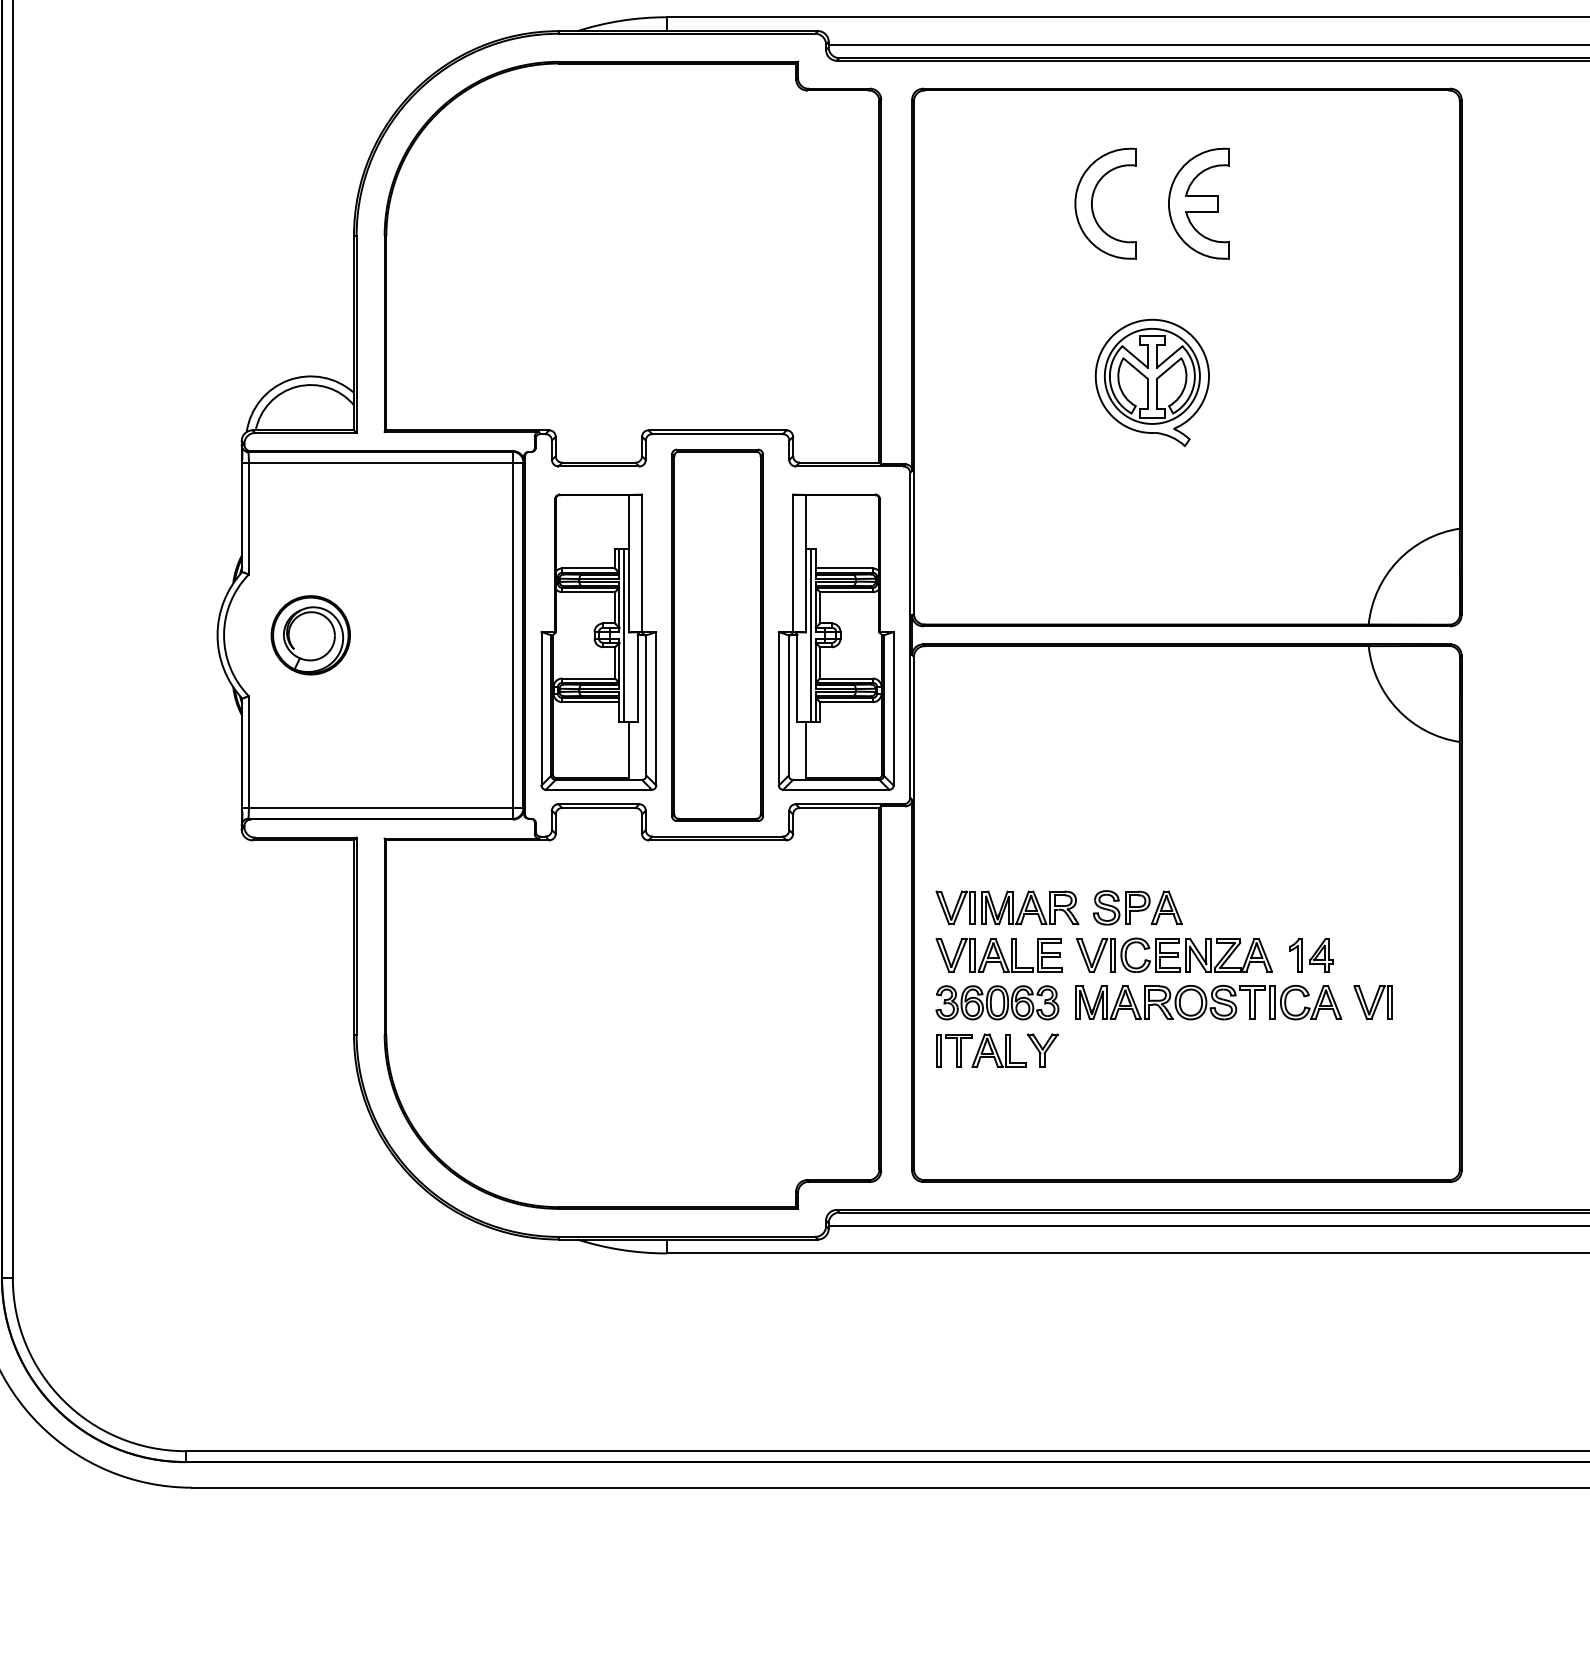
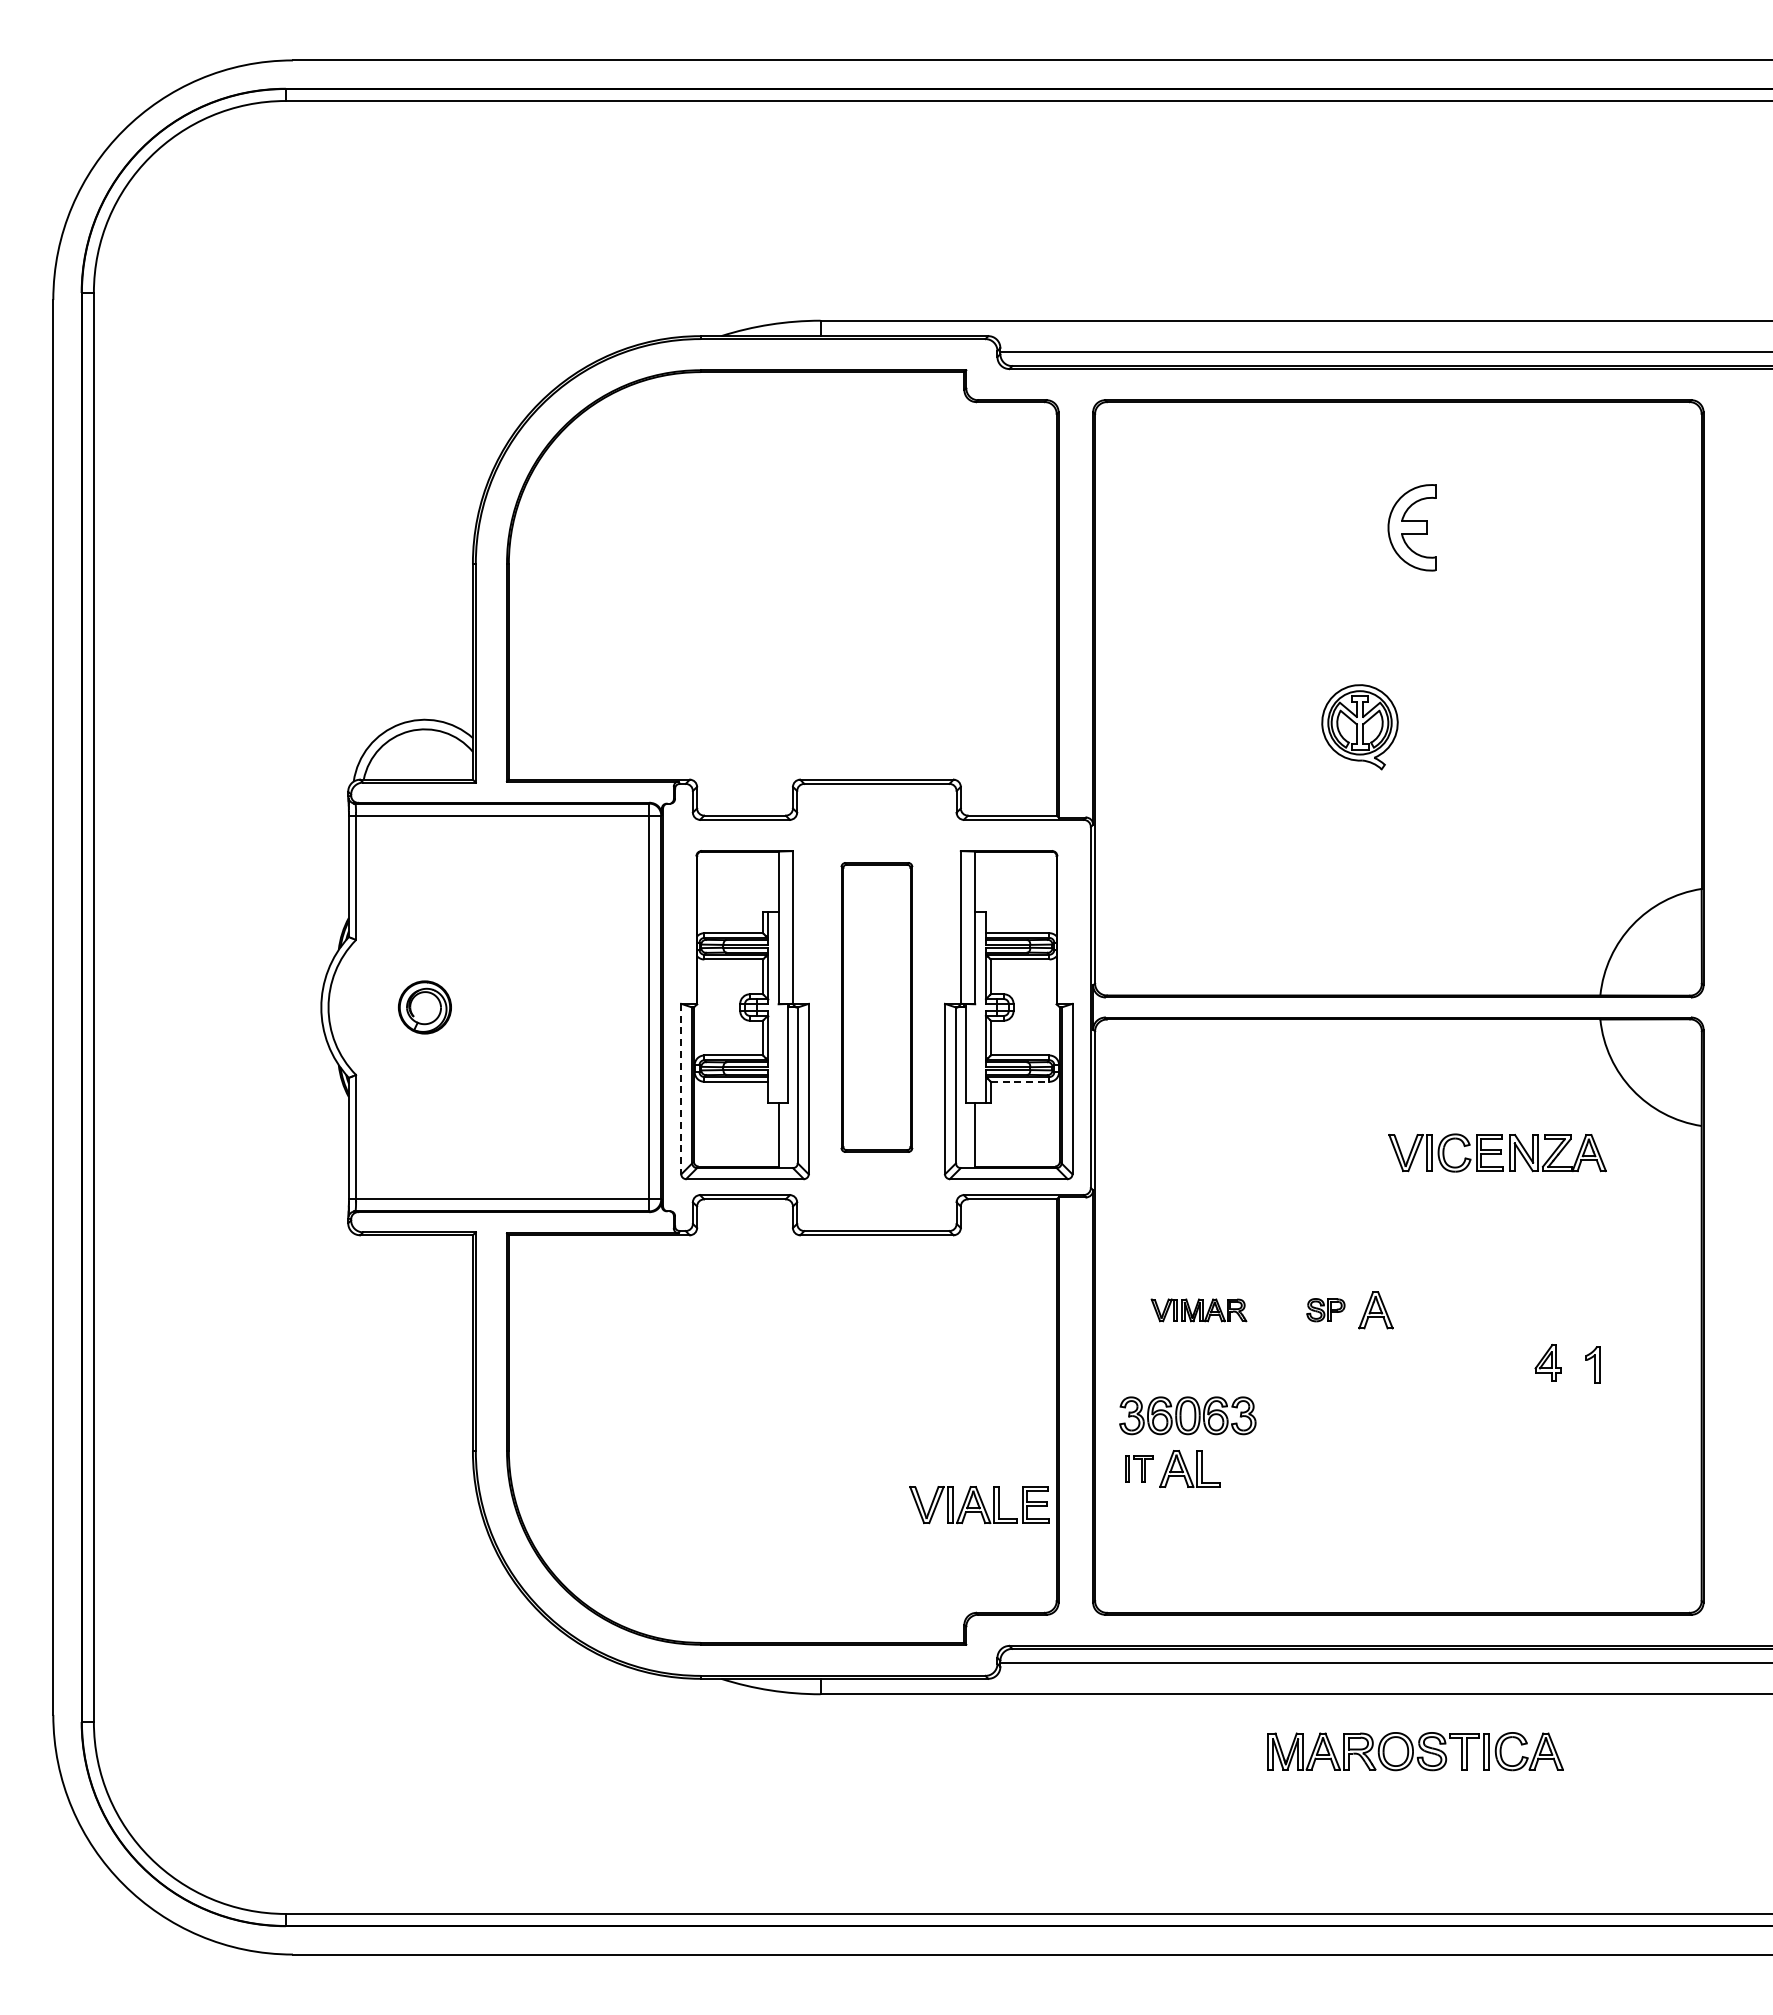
part: (1093, 198) -> (1294, 522), removed
part: (1198, 203) -> (1411, 527), size x0.7
part: (1151, 383) -> (1359, 727), size x0.6
part: (310, 635) -> (424, 1007), size x0.6
line: (623, 635) -> (772, 1007), removed
part: (717, 635) -> (876, 1007), size x0.7
line: (811, 635) -> (981, 1007), removed
line: (846, 701) -> (1020, 1081), solid -> dashed
line: (541, 709) -> (681, 1089), solid -> dashed
part: (1121, 907) -> (1325, 1309), size x0.6
part: (1007, 908) -> (1198, 1310), size x0.6
part: (1174, 954) -> (1497, 1152), moved
part: (1295, 954) -> (1592, 1364), moved
part: (998, 955) -> (979, 1505), moved
part: (1208, 1002) -> (1415, 1751), moved
part: (1373, 1002) -> (1605, 1415), removed
part: (953, 1050) -> (1139, 1468), size x0.7
part: (1042, 1050) -> (1237, 1468), removed

